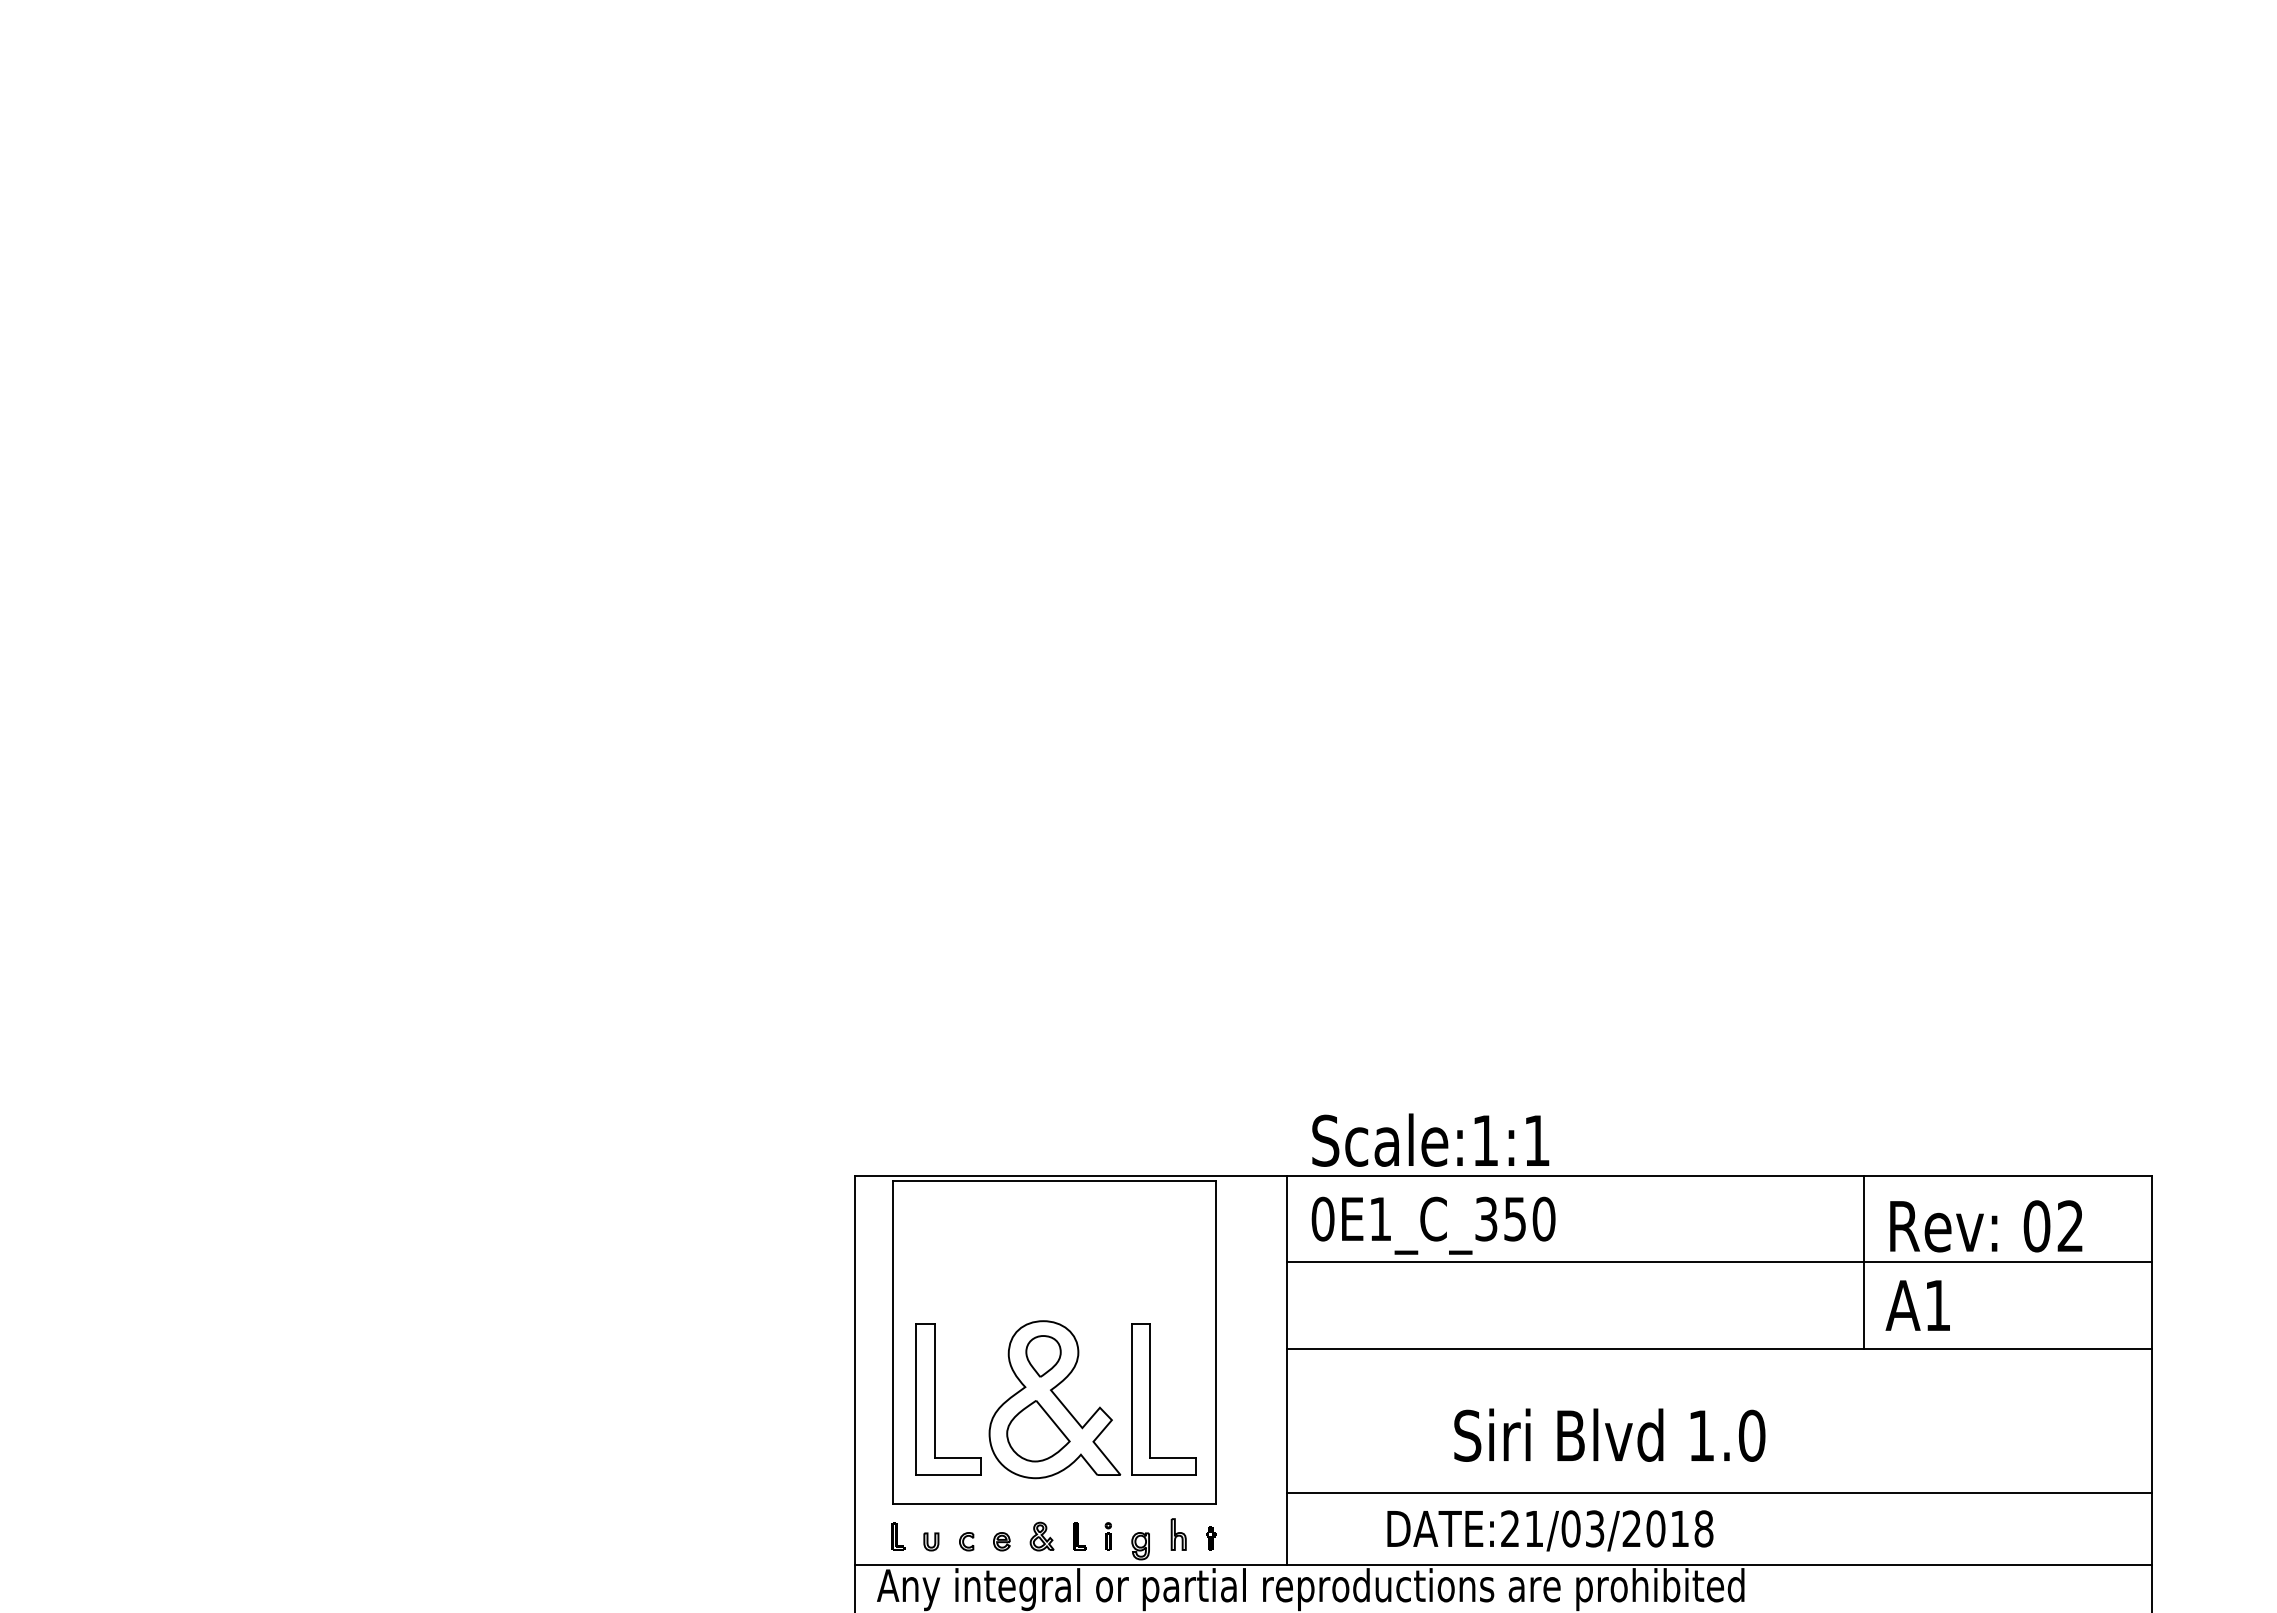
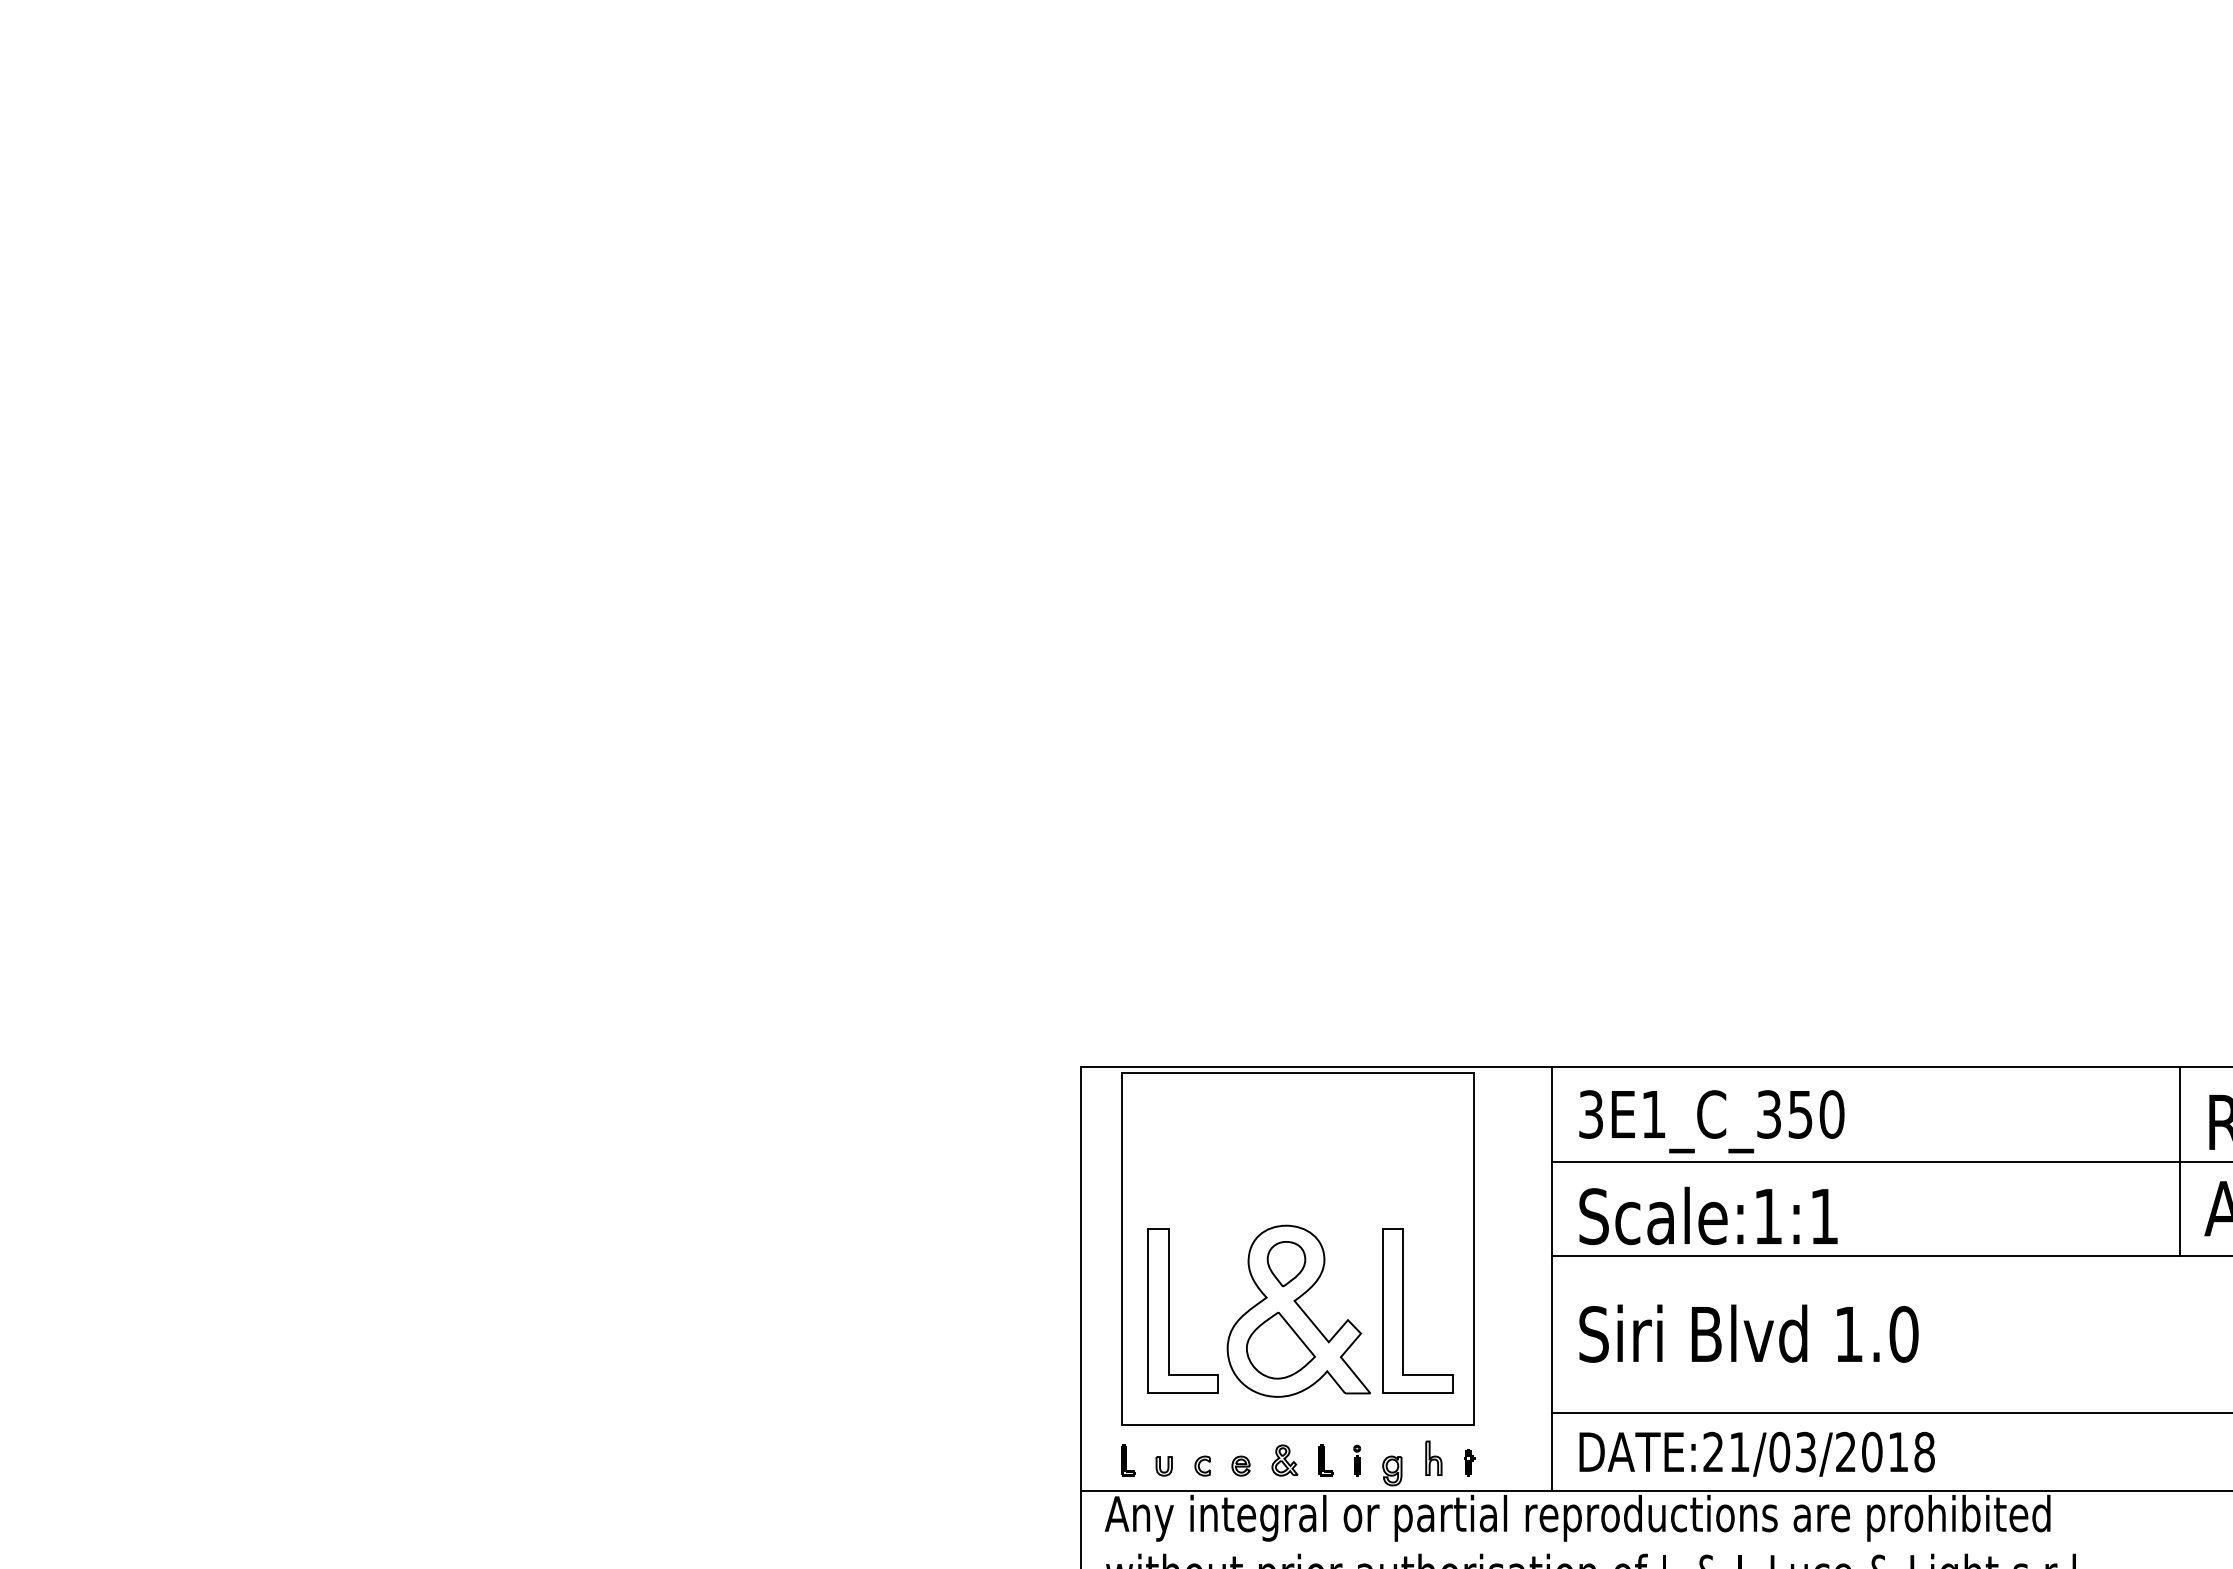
text: (1430, 1139) -> (1708, 1215), moved
text: (1322, 1218) -> (1590, 1113), 0E1_C_350 -> 3E1_C_350
text: (1609, 1434) -> (1748, 1332), moved
text: (1550, 1530) -> (1757, 1453), moved

